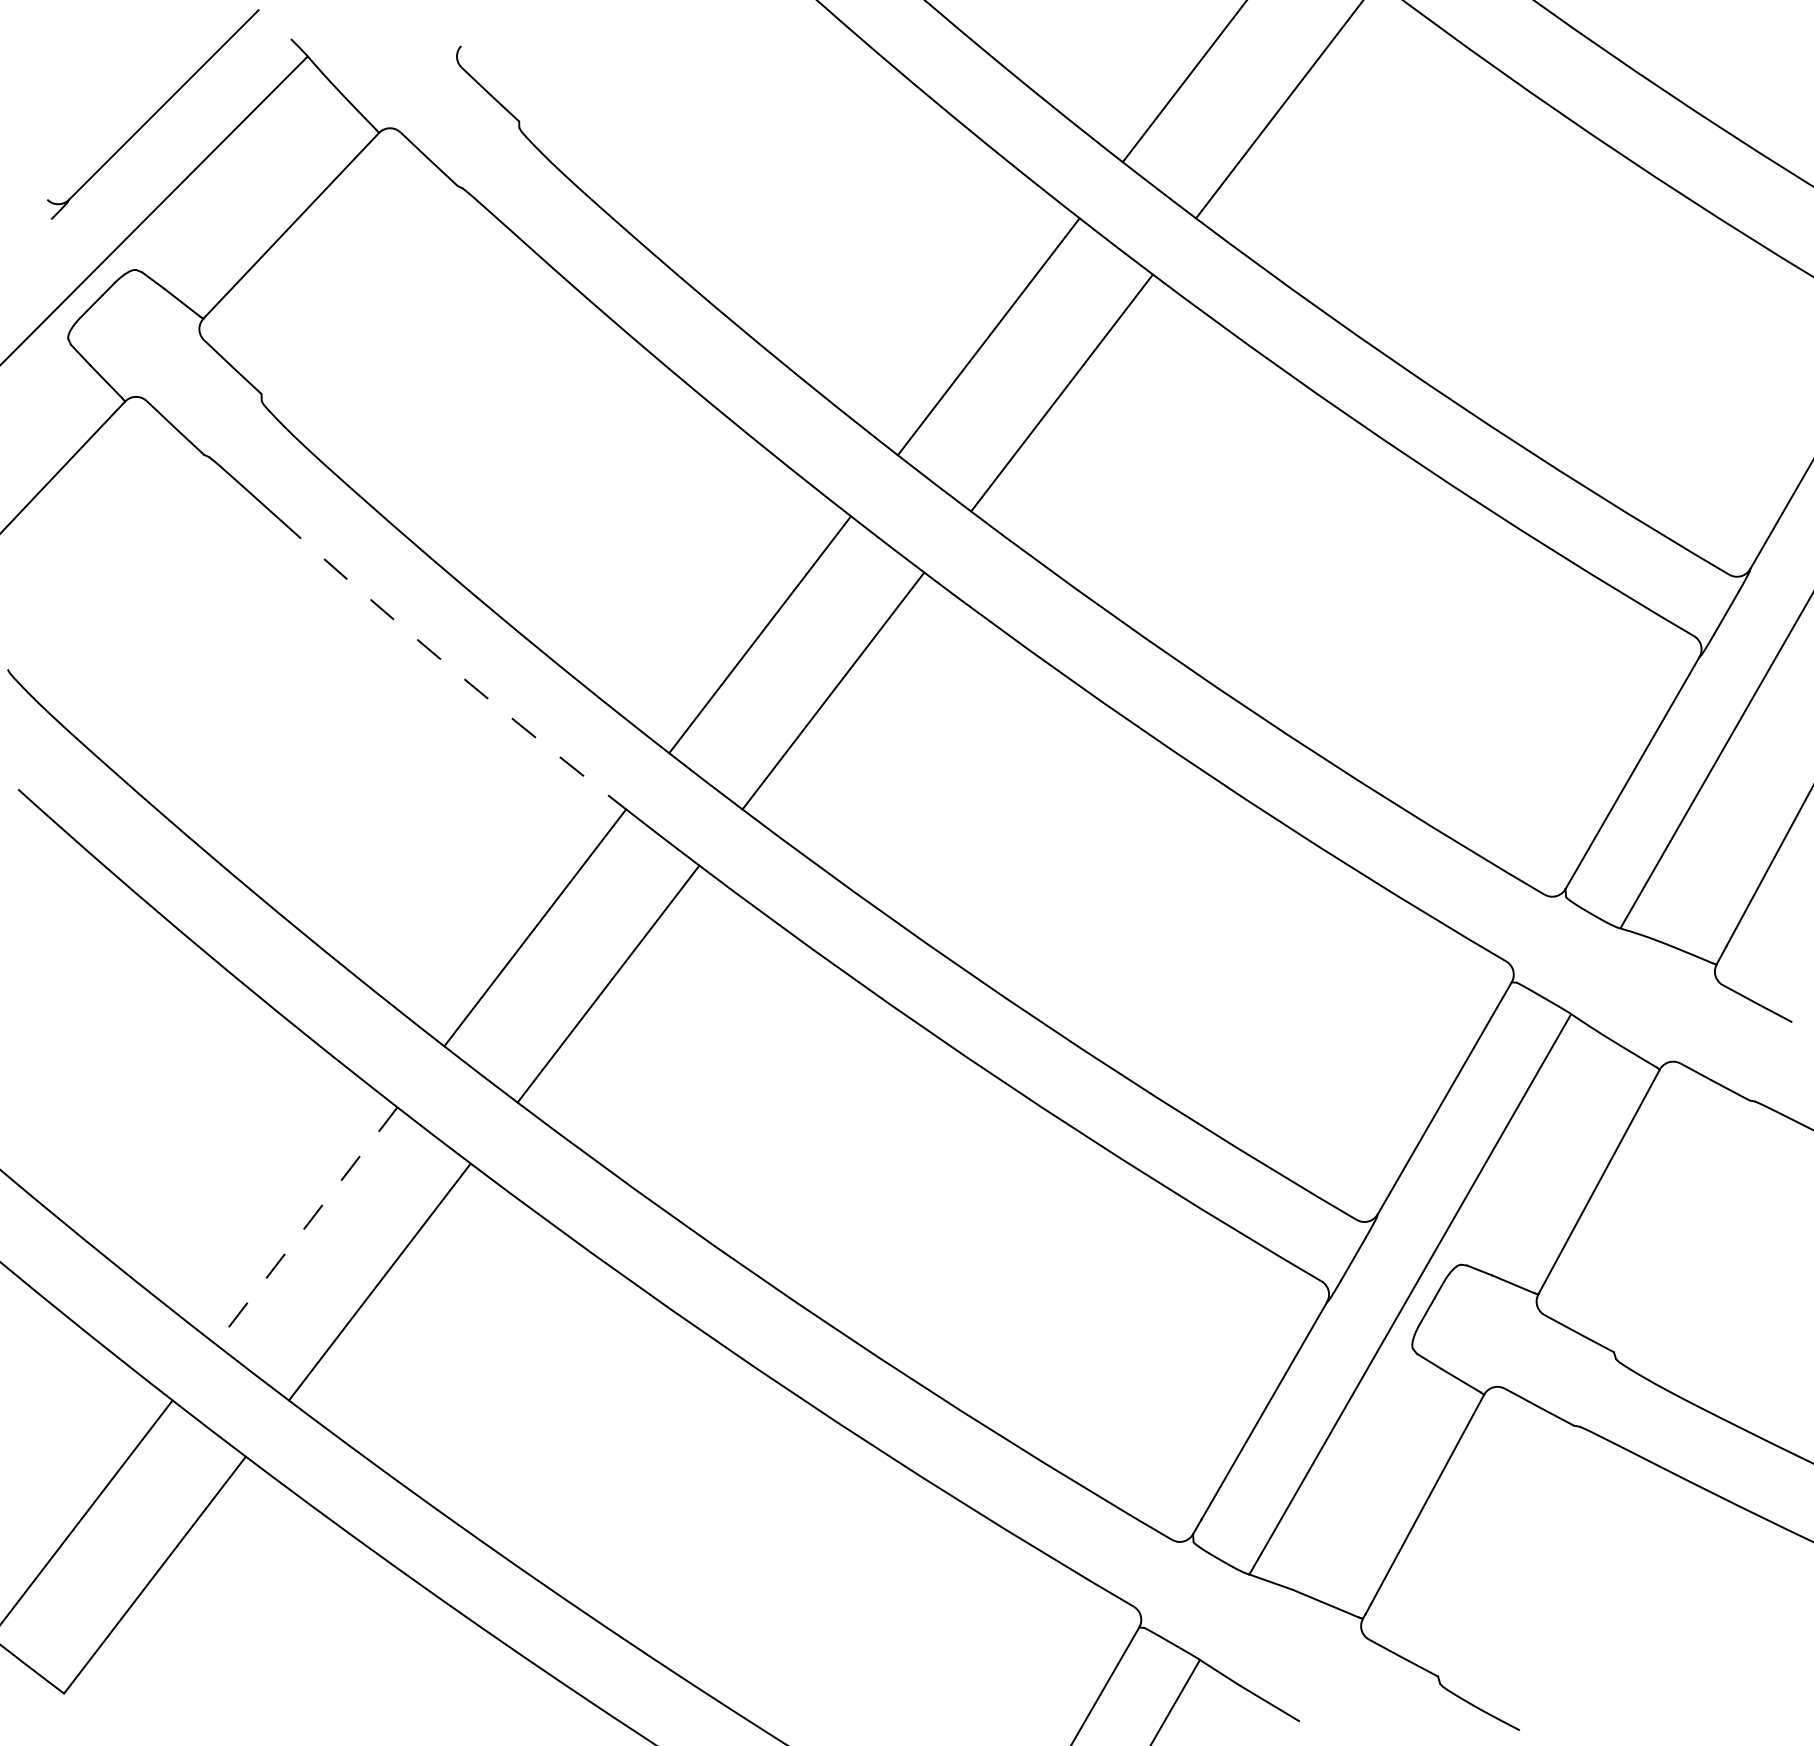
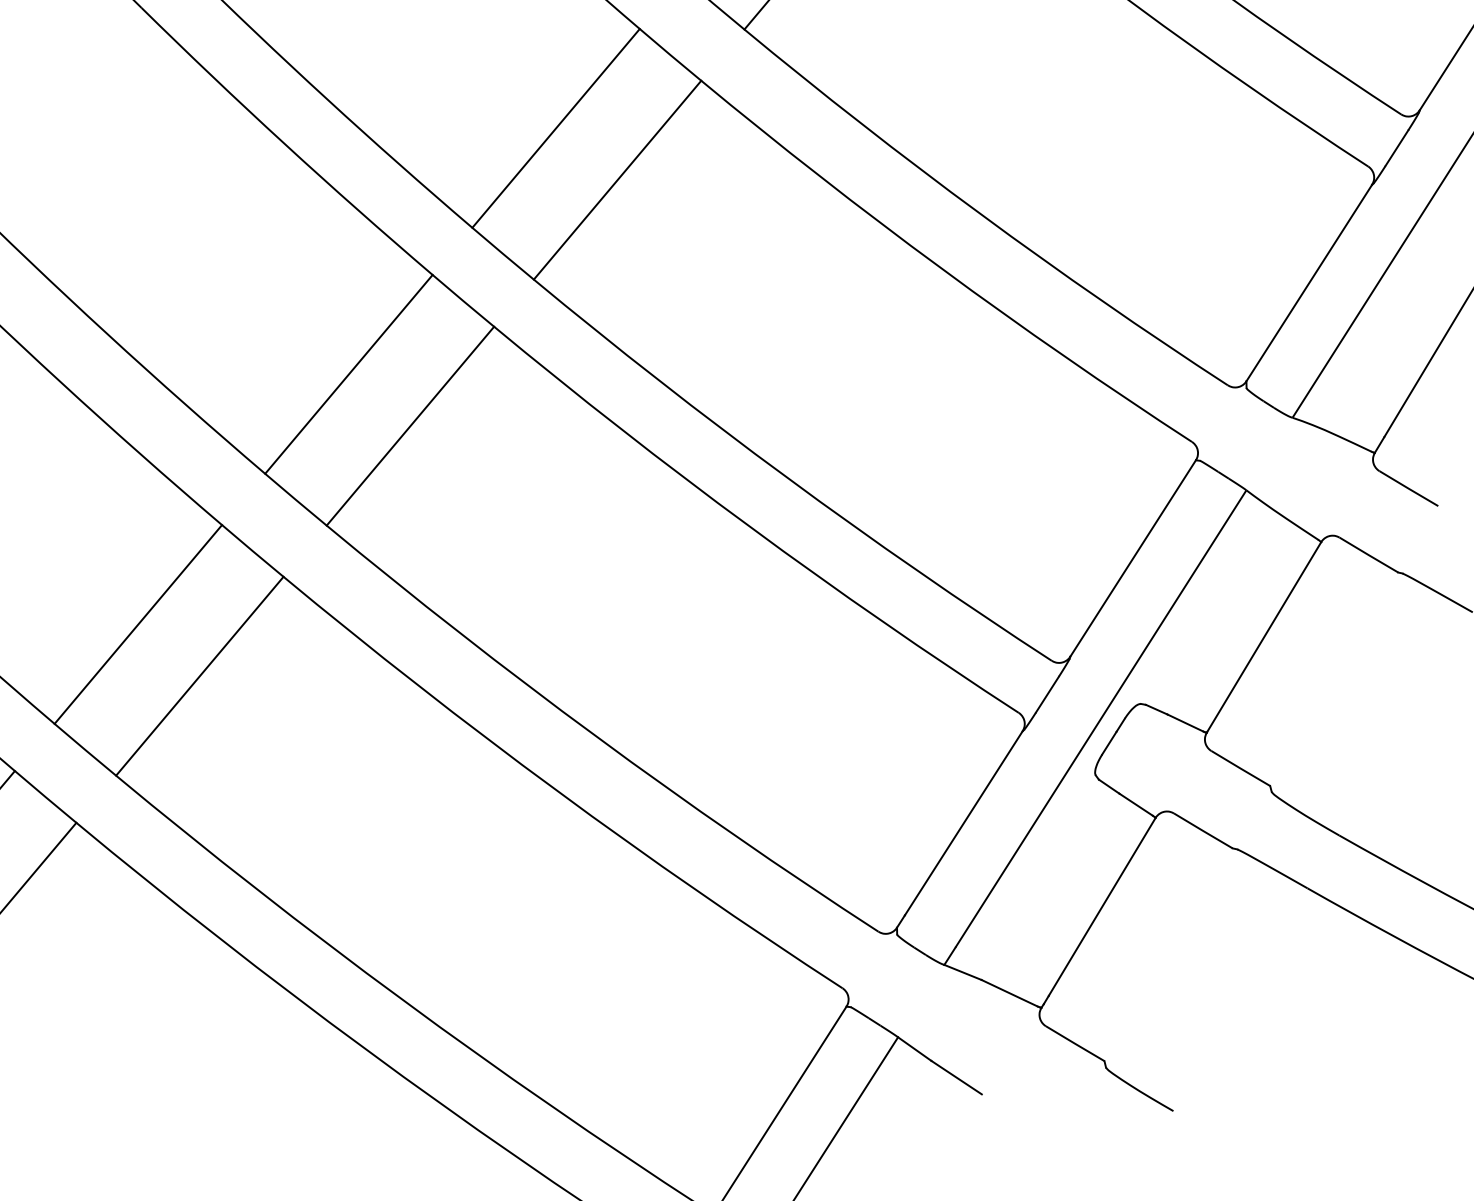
arc: (449, 666) -> (284, 143), dashed -> solid
line: (306, 1226) -> (138, 625), dashed -> solid

